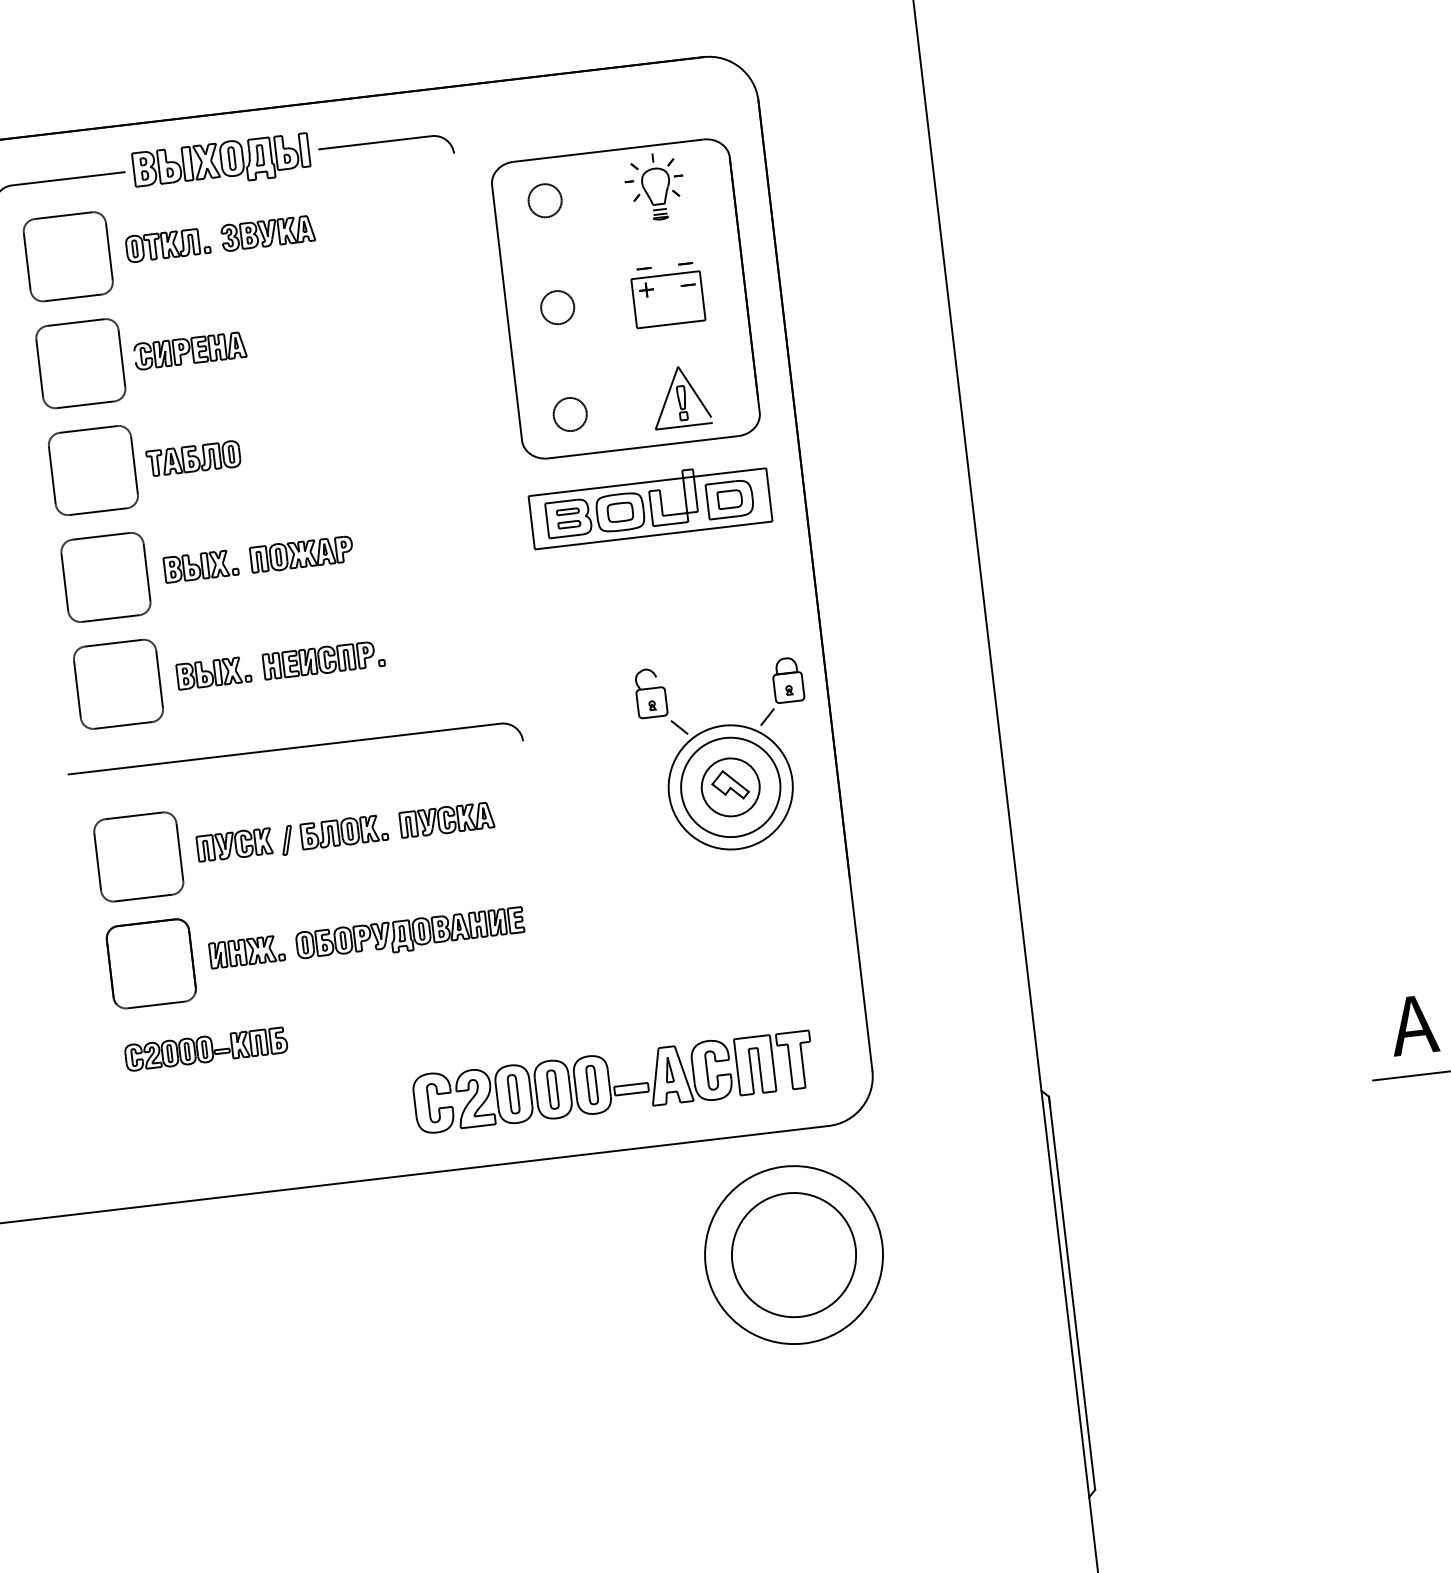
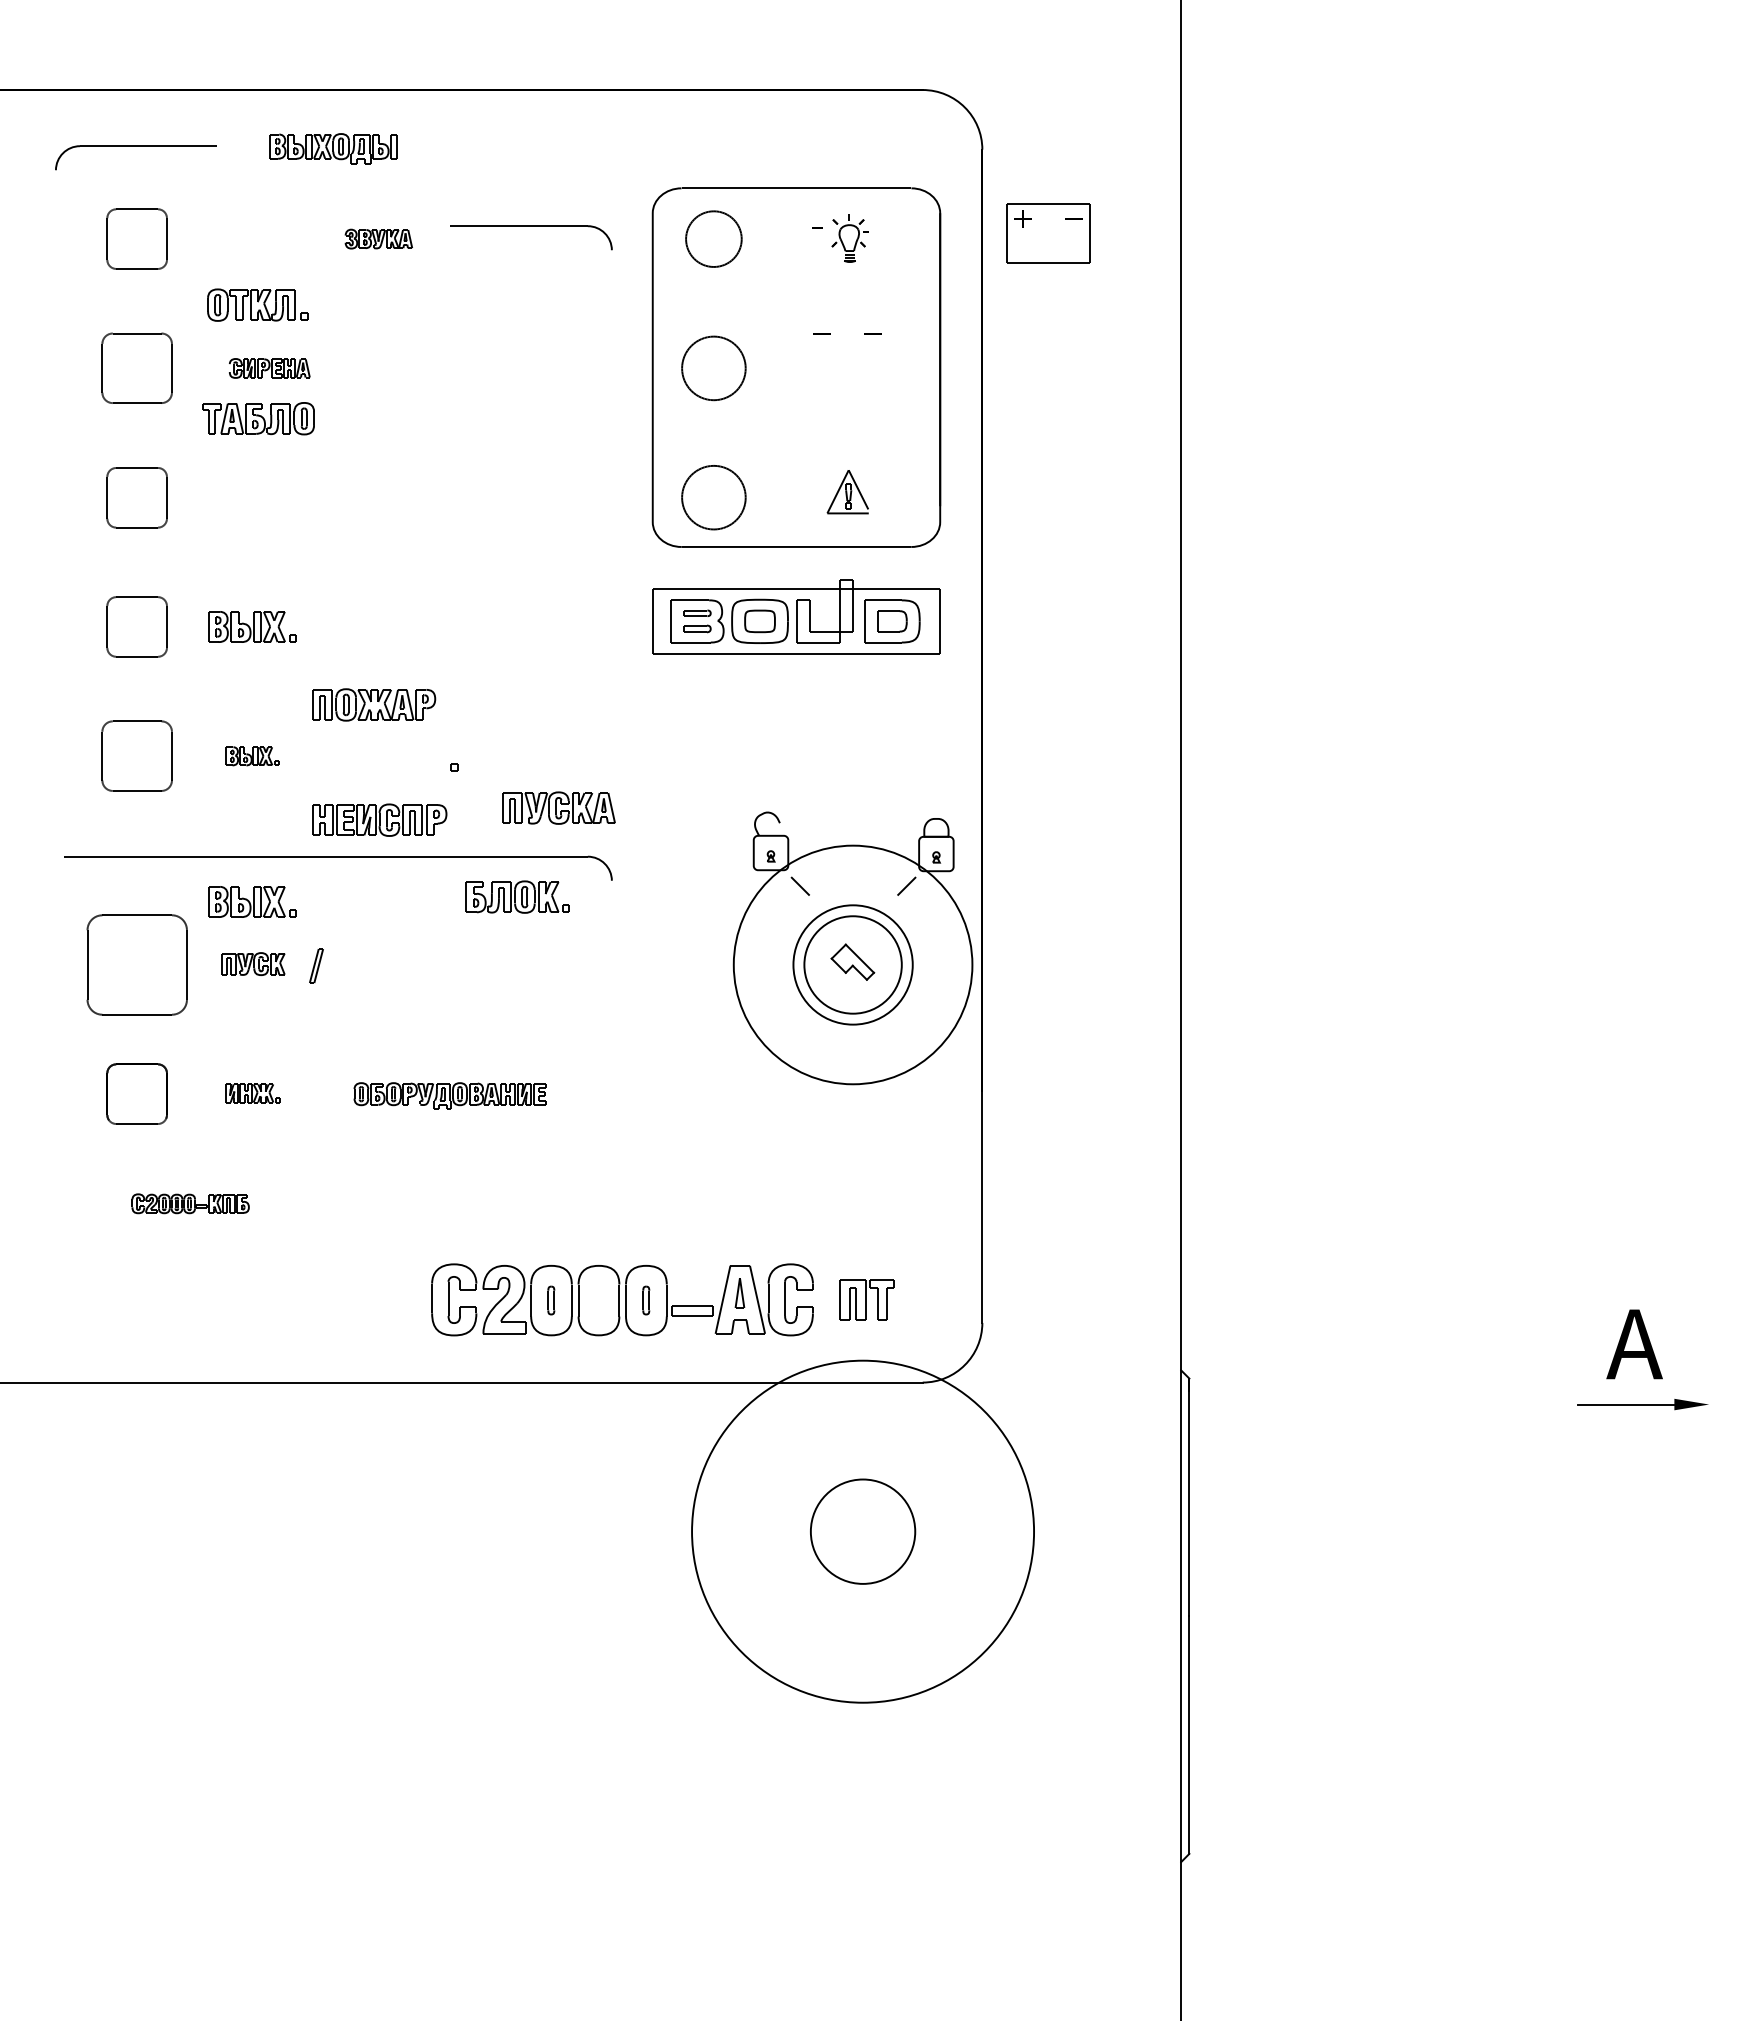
part: (385, 141) -> (531, 226), moved
part: (221, 162) -> (333, 148), size x0.6
part: (658, 186) -> (850, 238), size x0.6
circle: (544, 201) -> (713, 239), size x1.4
part: (267, 232) -> (378, 238), size x0.6
part: (167, 244) -> (257, 304), moved
part: (67, 256) -> (136, 238), size x0.6
part: (668, 299) -> (1048, 233), moved
circle: (557, 307) -> (713, 368), size x1.6
part: (190, 350) -> (269, 368), size x0.6
part: (80, 362) -> (136, 367), size x0.7
part: (680, 396) -> (847, 491), size x0.6
circle: (569, 414) -> (713, 497), size x1.6
part: (193, 458) -> (258, 418), moved
part: (92, 470) -> (136, 497), size x0.6
part: (302, 554) -> (374, 704), moved
part: (105, 577) -> (136, 626), size x0.6
part: (318, 660) -> (379, 819), moved
part: (213, 673) -> (252, 756), size x0.6
part: (117, 683) -> (136, 755), size x0.7
circle: (730, 787) -> (852, 964), size x1.4
circle: (730, 787) -> (852, 964), size x1.6
part: (227, 793) -> (252, 901), added
part: (446, 819) -> (558, 807), moved
part: (343, 831) -> (517, 896), moved
part: (234, 844) -> (253, 963), size x0.7
part: (409, 934) -> (449, 1095), size x0.7
part: (246, 952) -> (252, 1093), size x0.6
part: (150, 963) -> (136, 1093), size x0.6
part: (206, 1049) -> (190, 1203), size x0.6
part: (774, 1062) -> (866, 1299), size x0.6
part: (592, 1084) -> (646, 1300), size x0.6
part: (552, 1089) -> (598, 1300), removed
part: (513, 1094) -> (551, 1300), size x0.6
circle: (793, 1254) -> (862, 1531), size x0.7
circle: (793, 1254) -> (862, 1531), size x1.6

